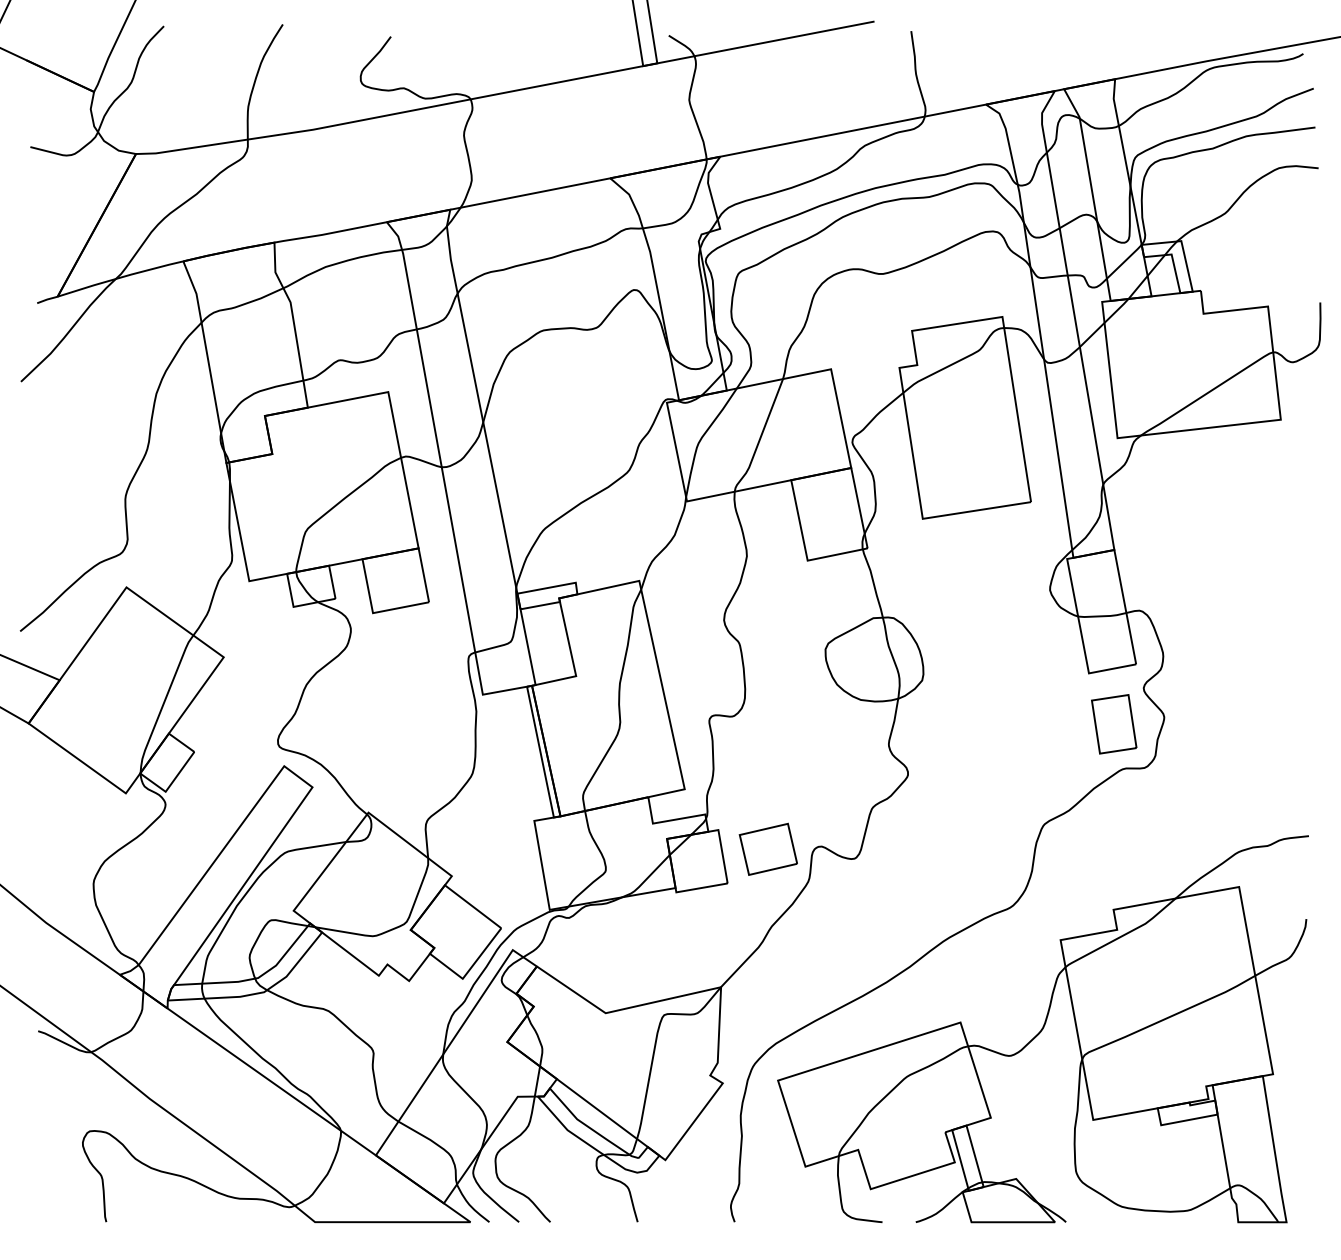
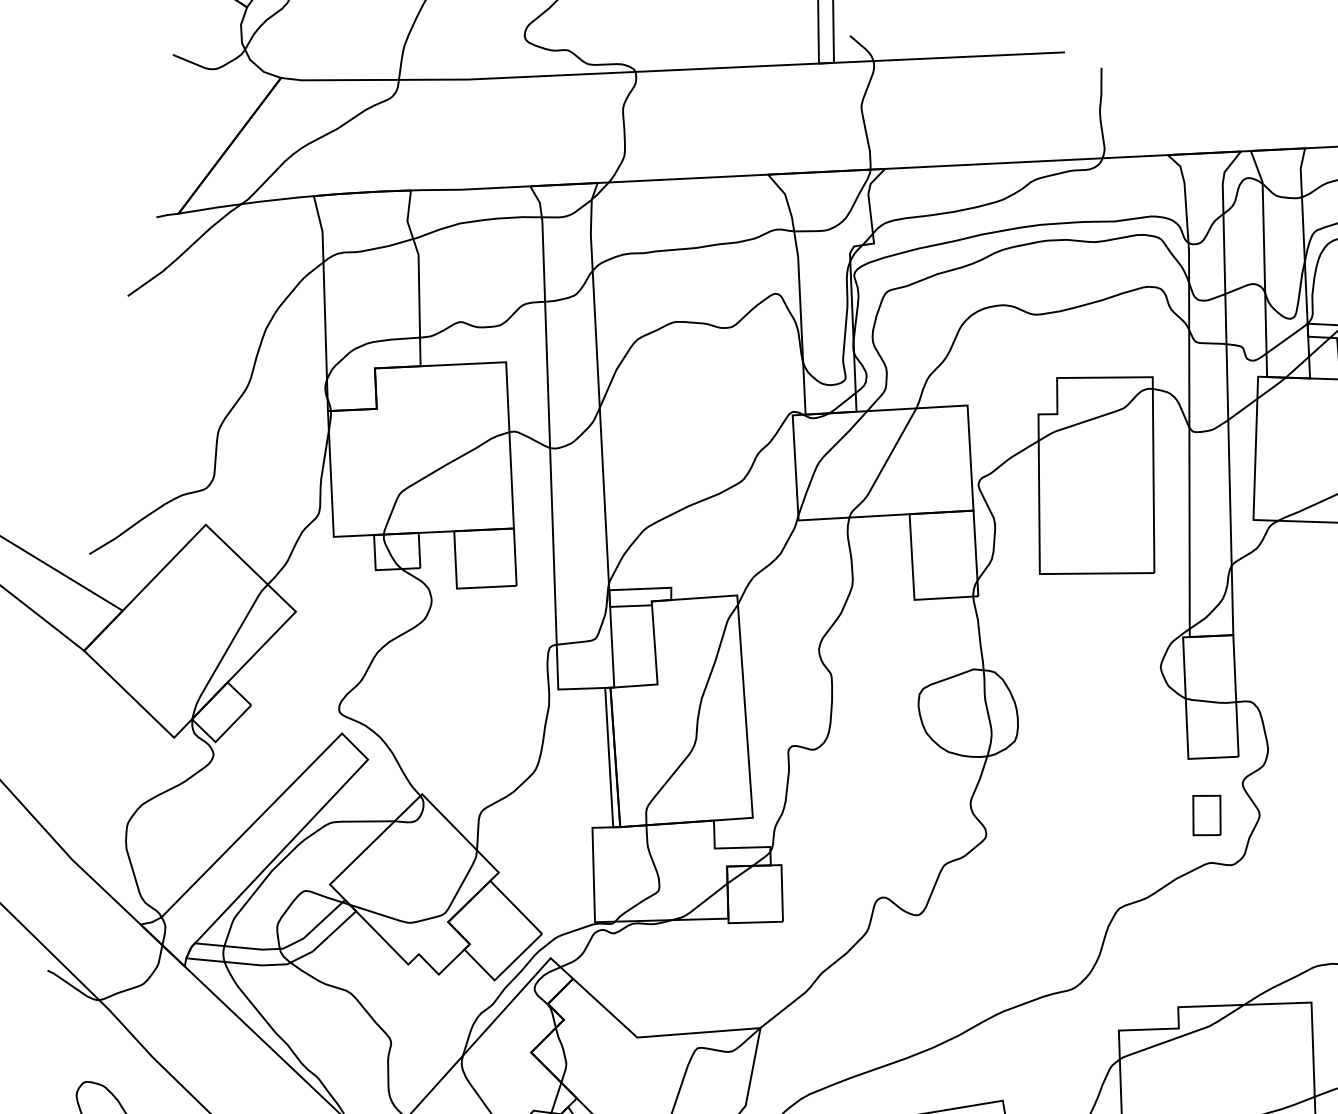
part: (1114, 724) -> (1207, 815), size x0.7
part: (767, 848) -> (829, 891), removed

